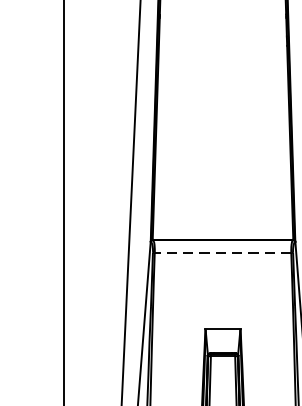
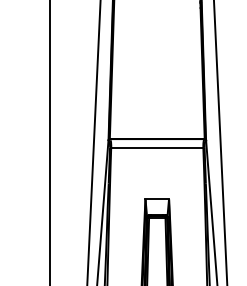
line: (221, 252) -> (156, 147), dashed -> solid

